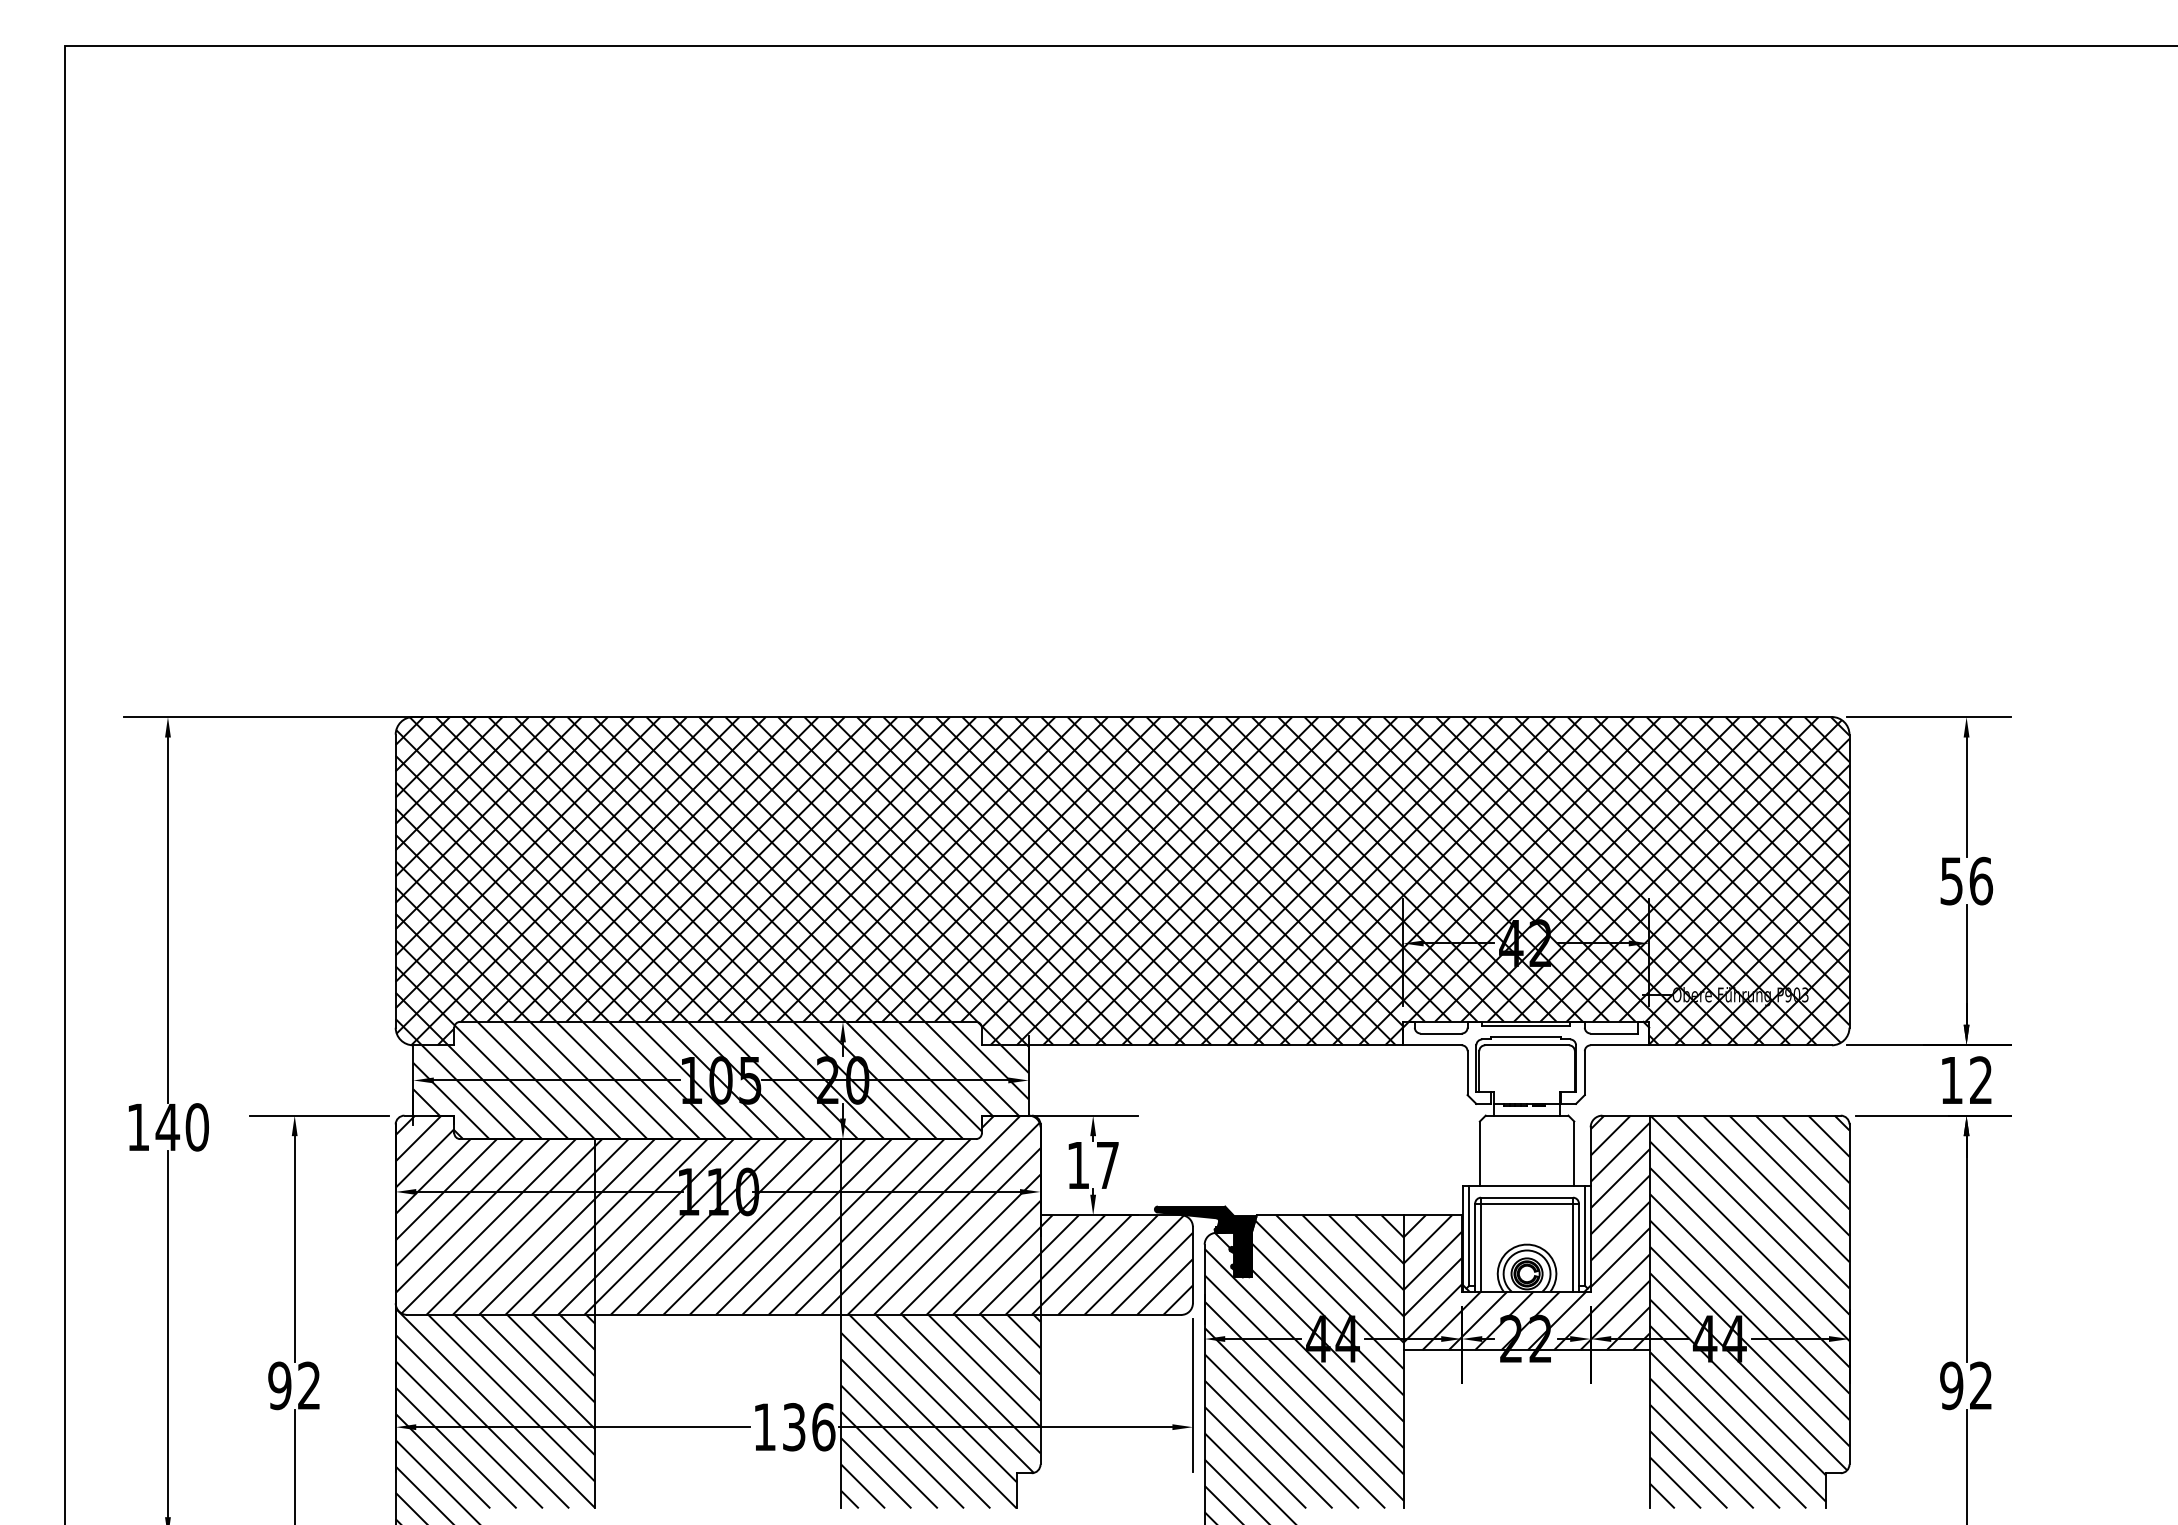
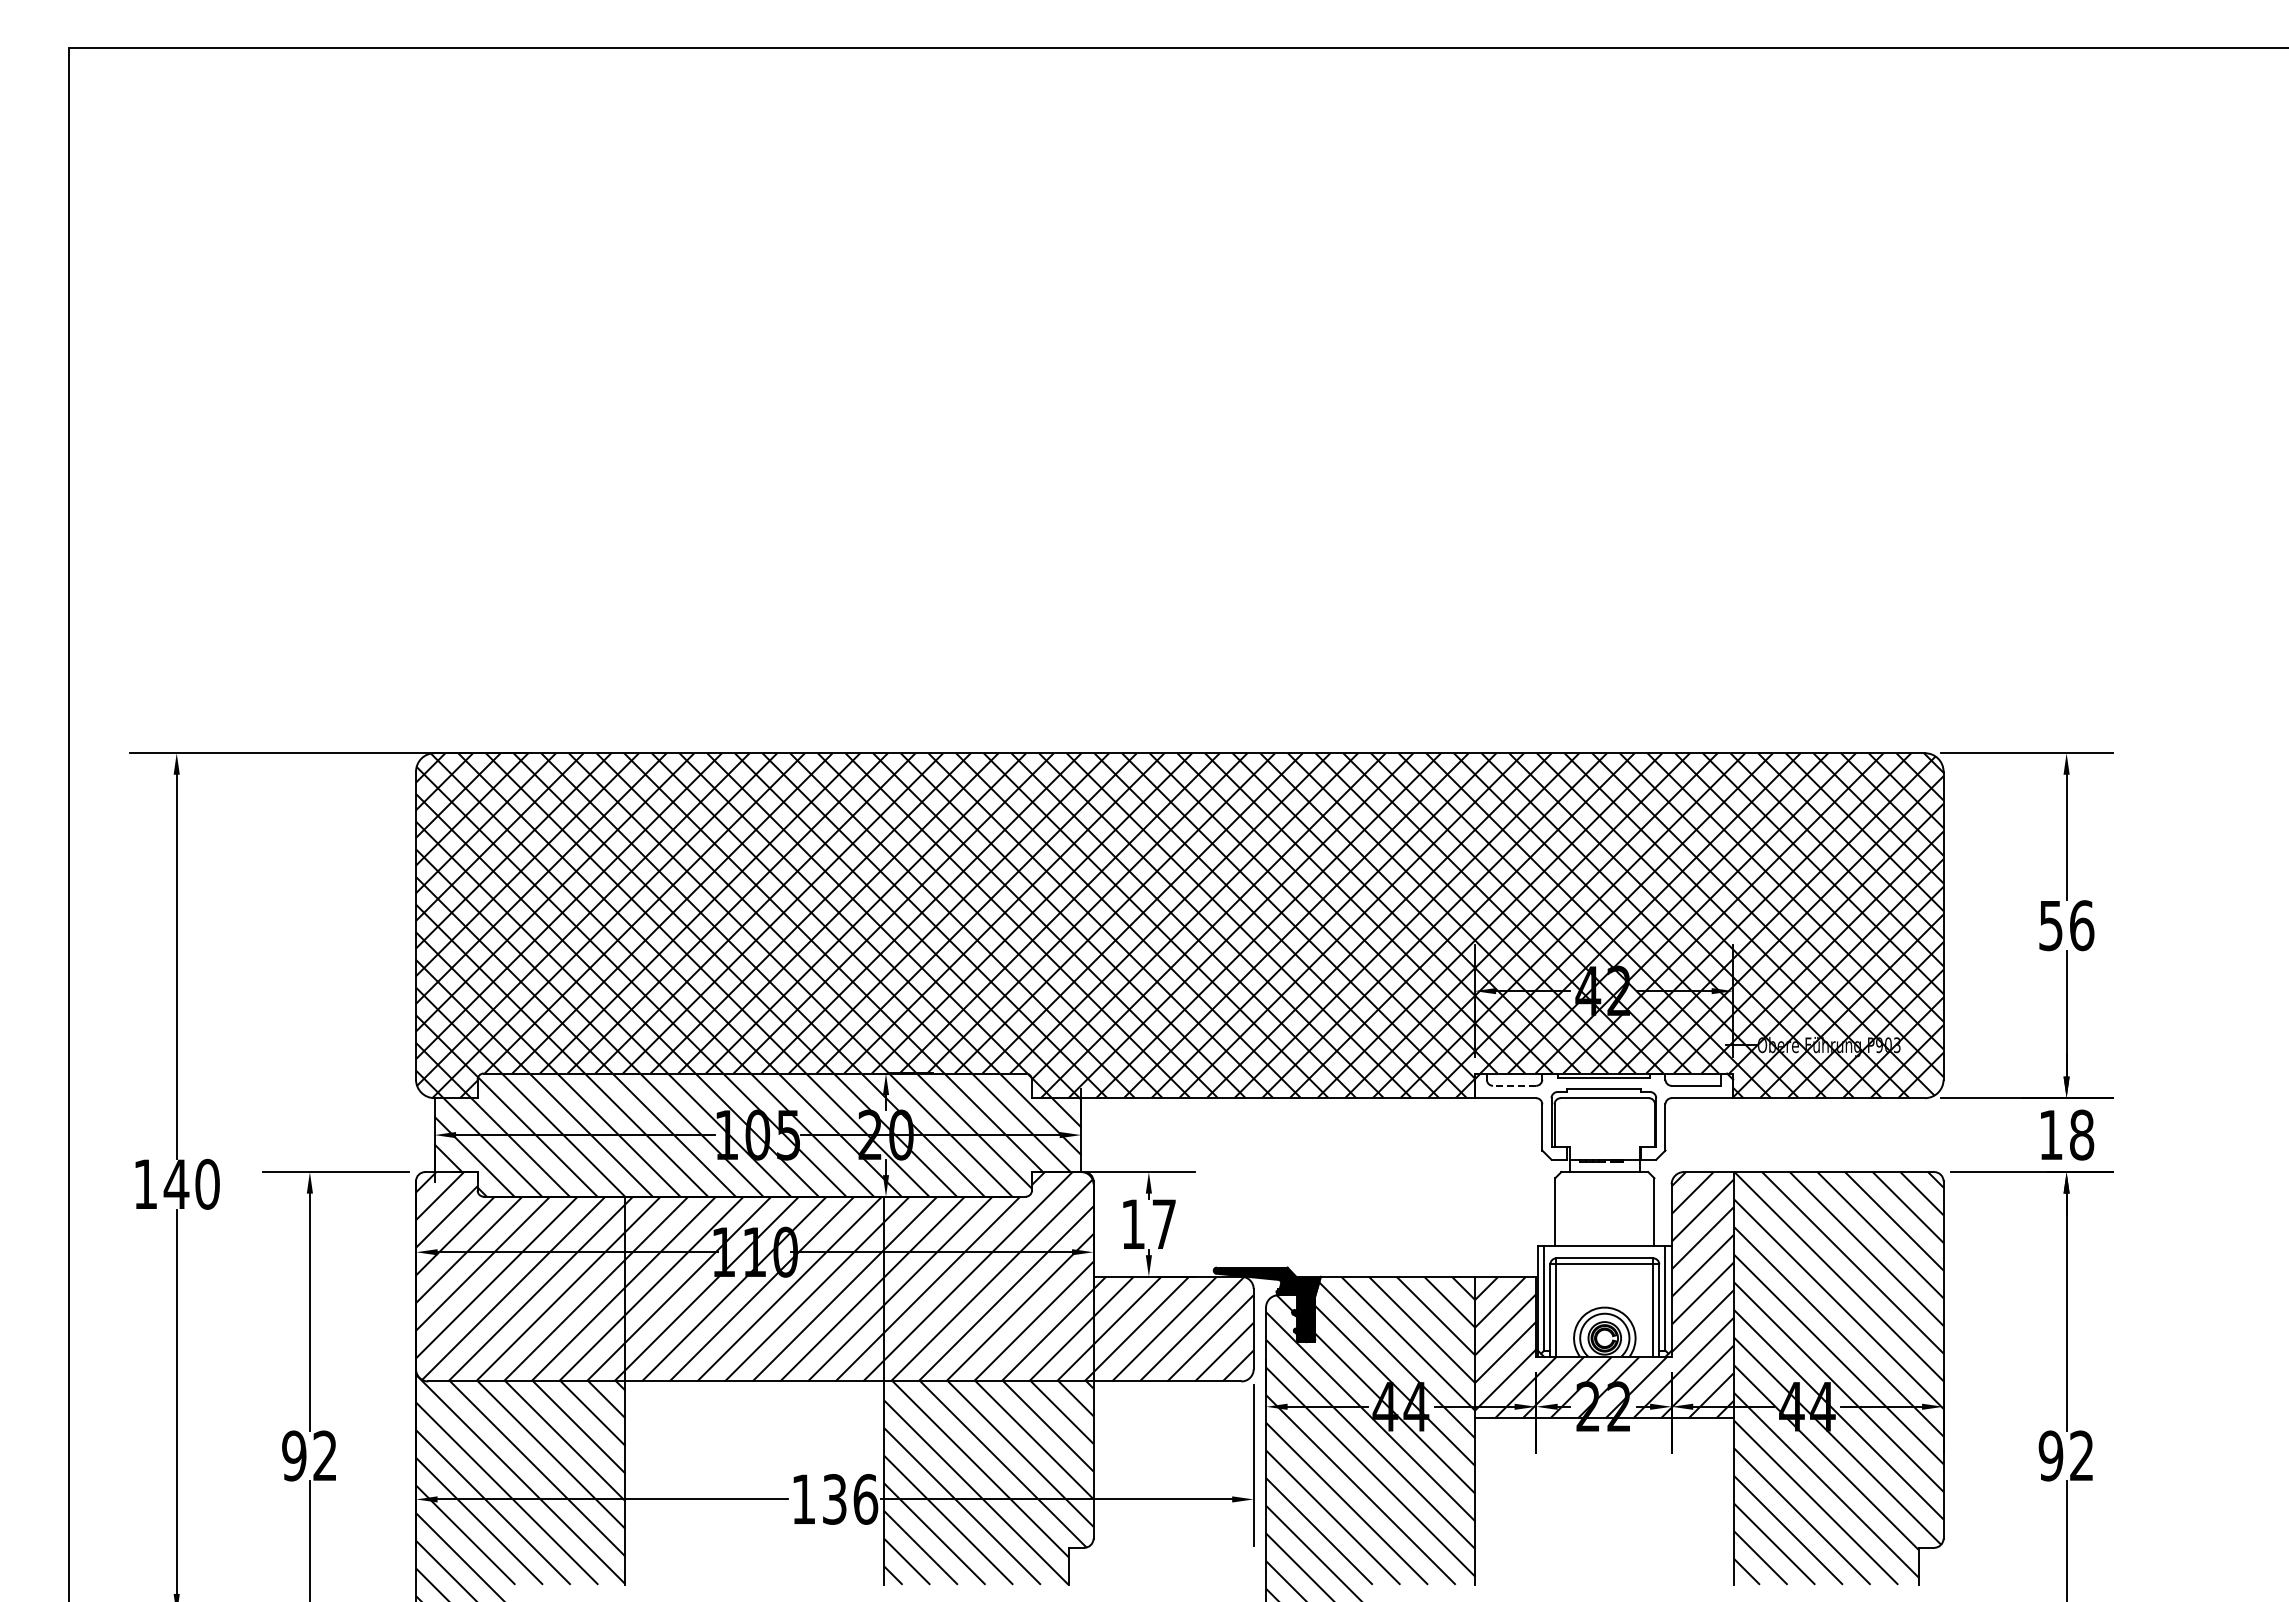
line: (1441, 1033) -> (1514, 1085), solid -> dashed
text: (1981, 1079) -> (2082, 1134), 12 -> 18

